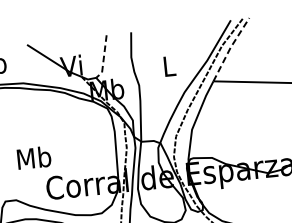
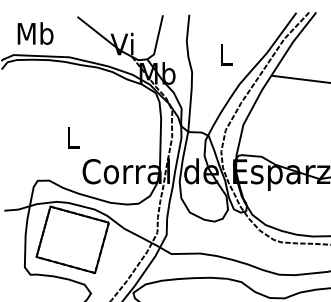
line: (229, 48) -> (292, 42), dashed -> solid
line: (103, 59) -> (157, 40), dashed -> solid
text: (33, 157) -> (72, 137), Mb -> L

